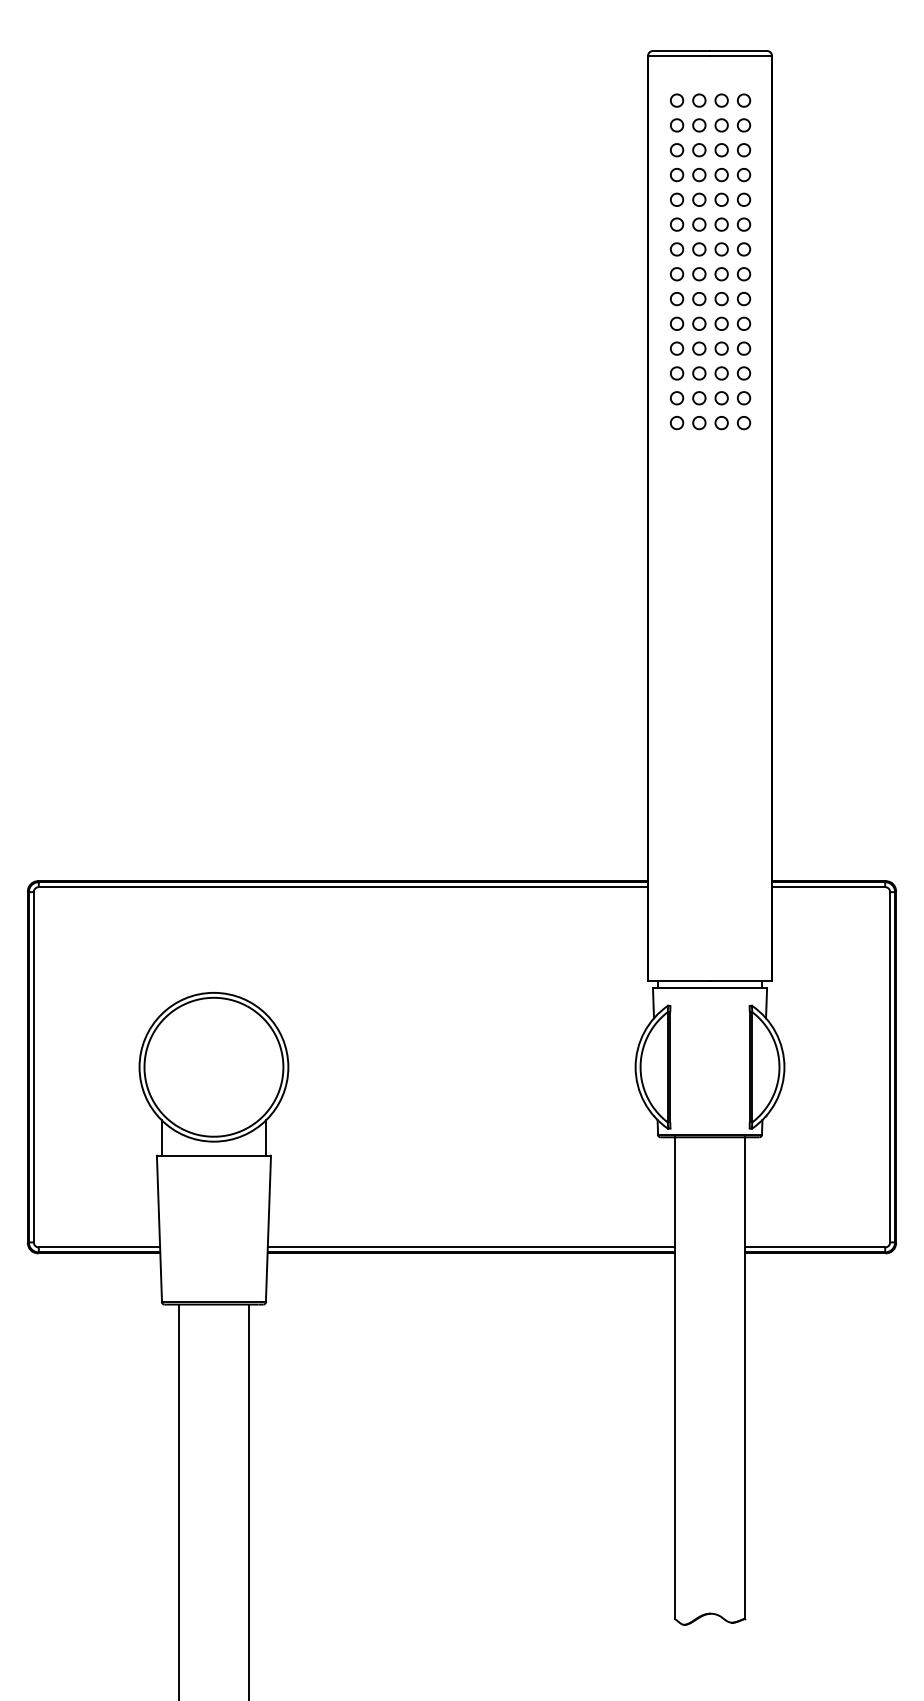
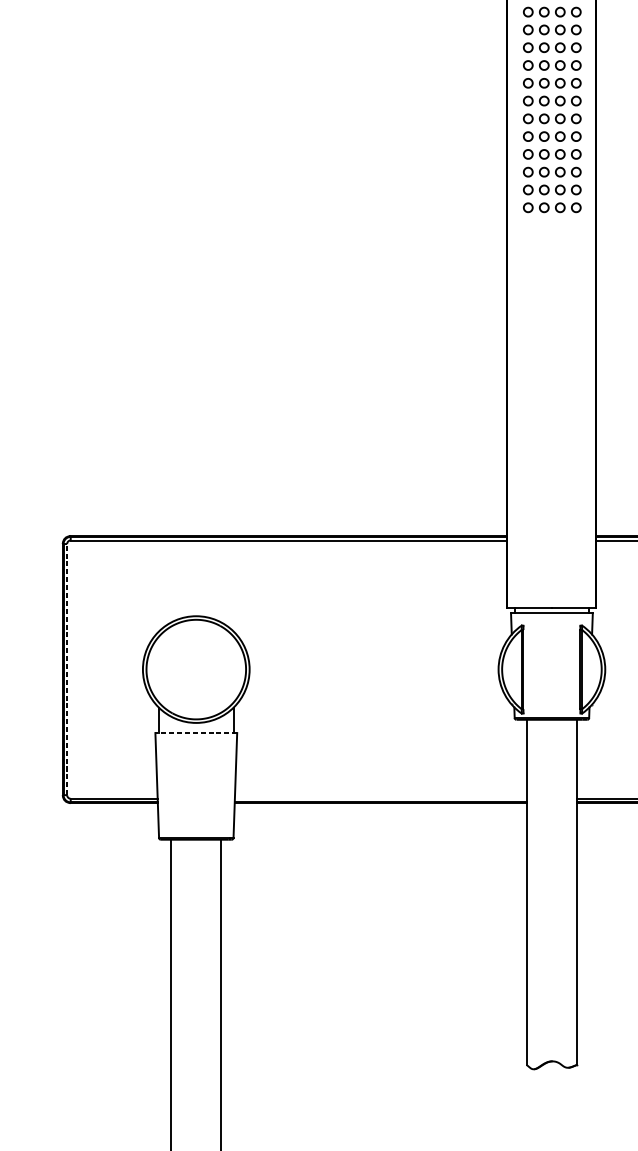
line: (33, 1066) -> (66, 669), solid -> dashed
line: (213, 1155) -> (195, 732), solid -> dashed
line: (471, 1247) -> (380, 798), removed

